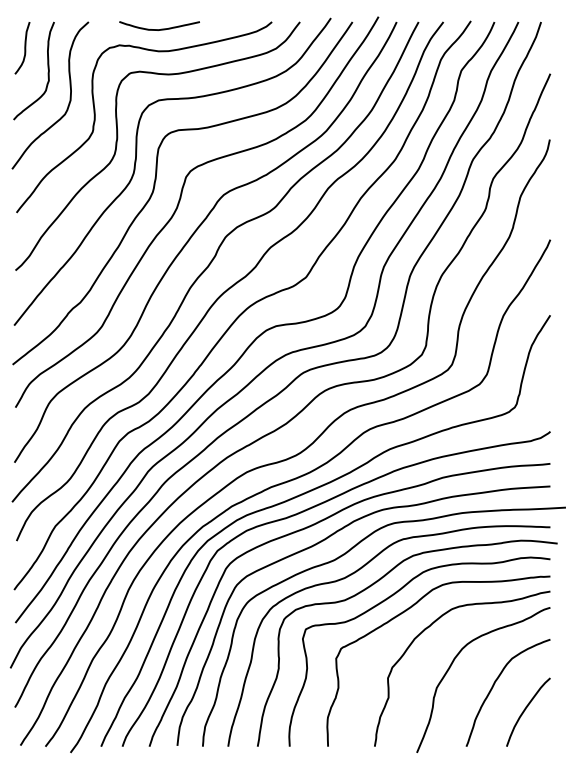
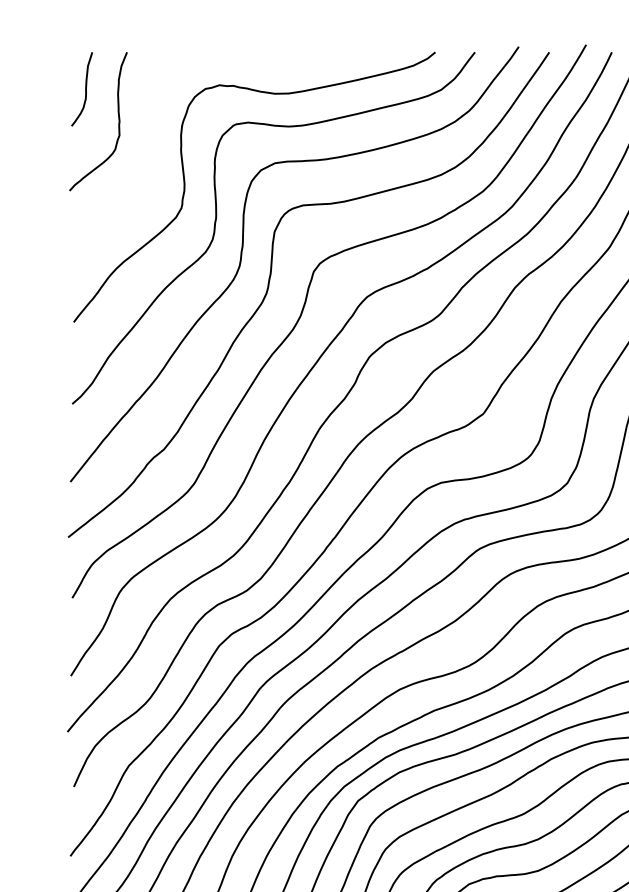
curve: (161, 28) -> (278, 61), removed
curve: (69, 96) -> (148, 157), removed

